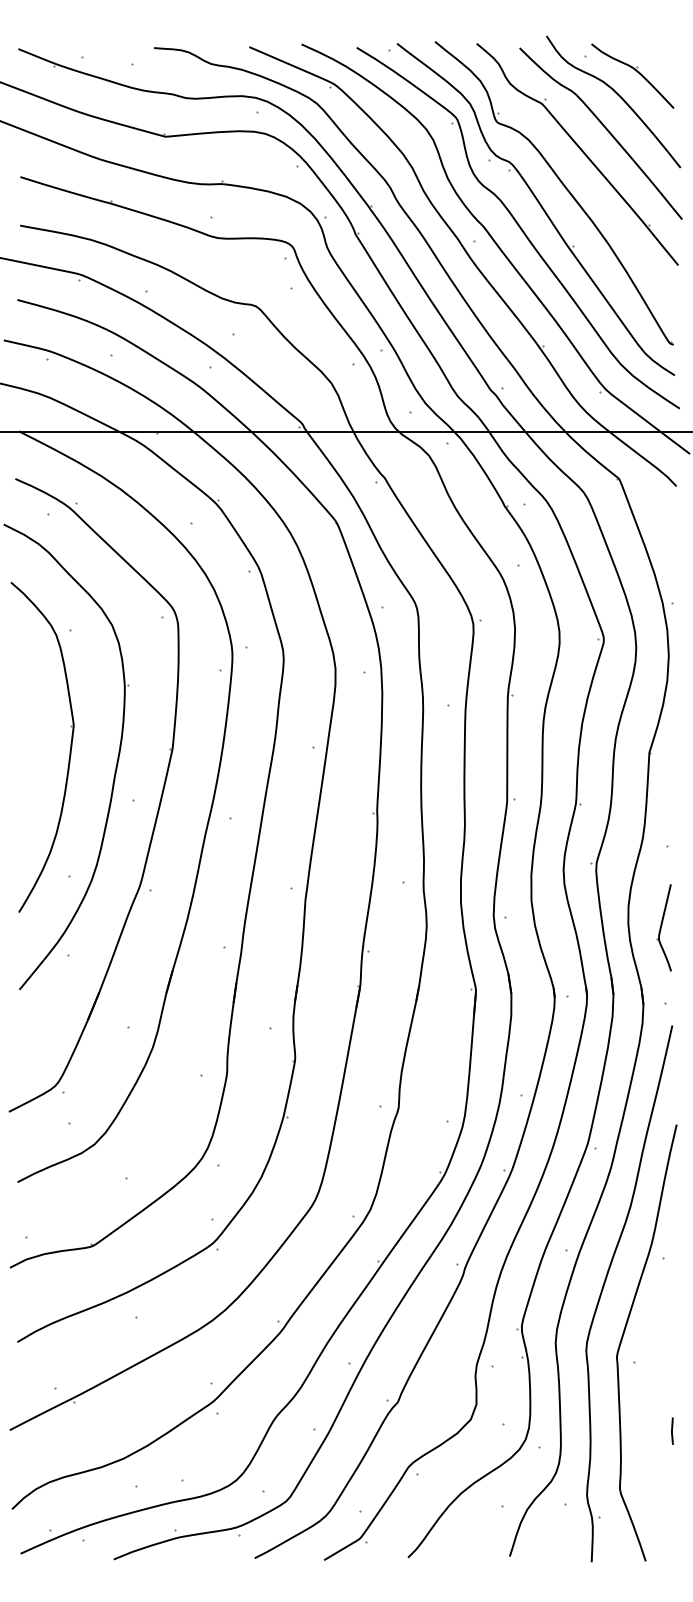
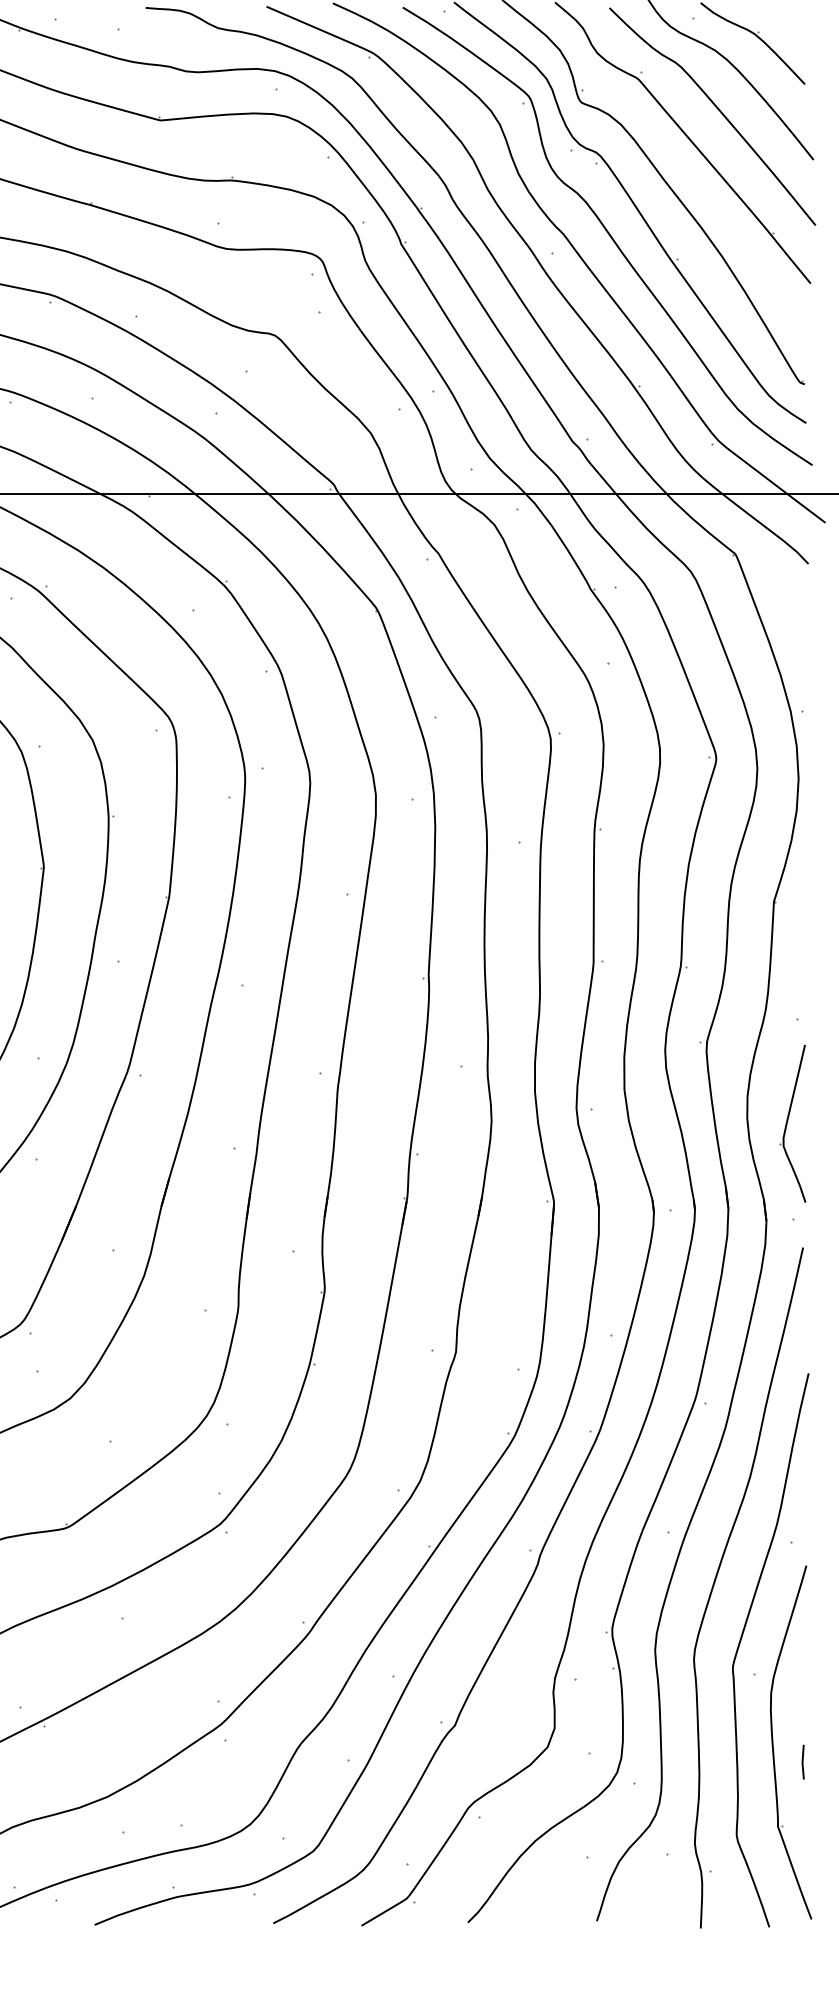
part: (663, 927) -> (791, 1123), size x1.43
part: (649, 1415) -> (774, 1742), added

